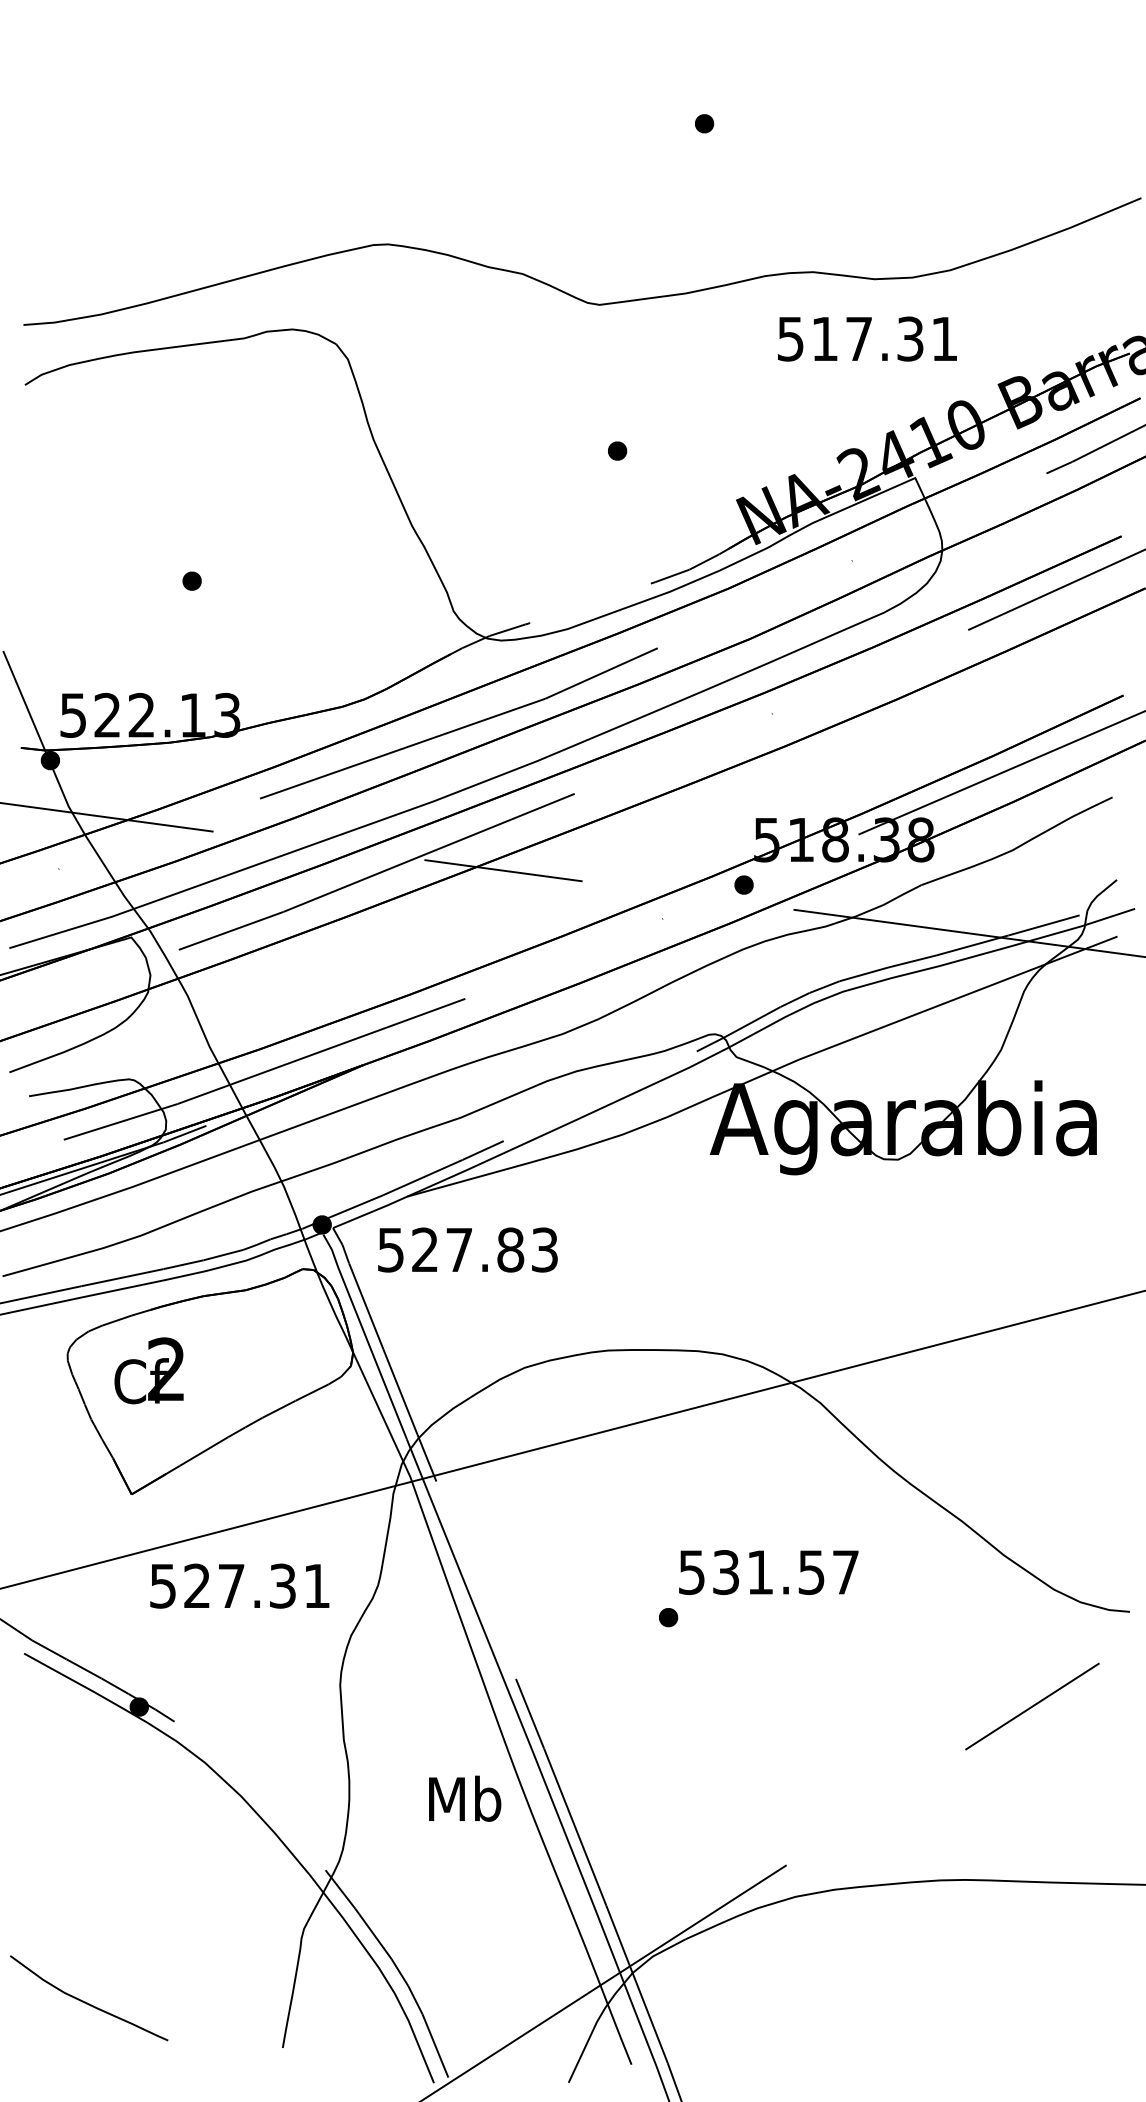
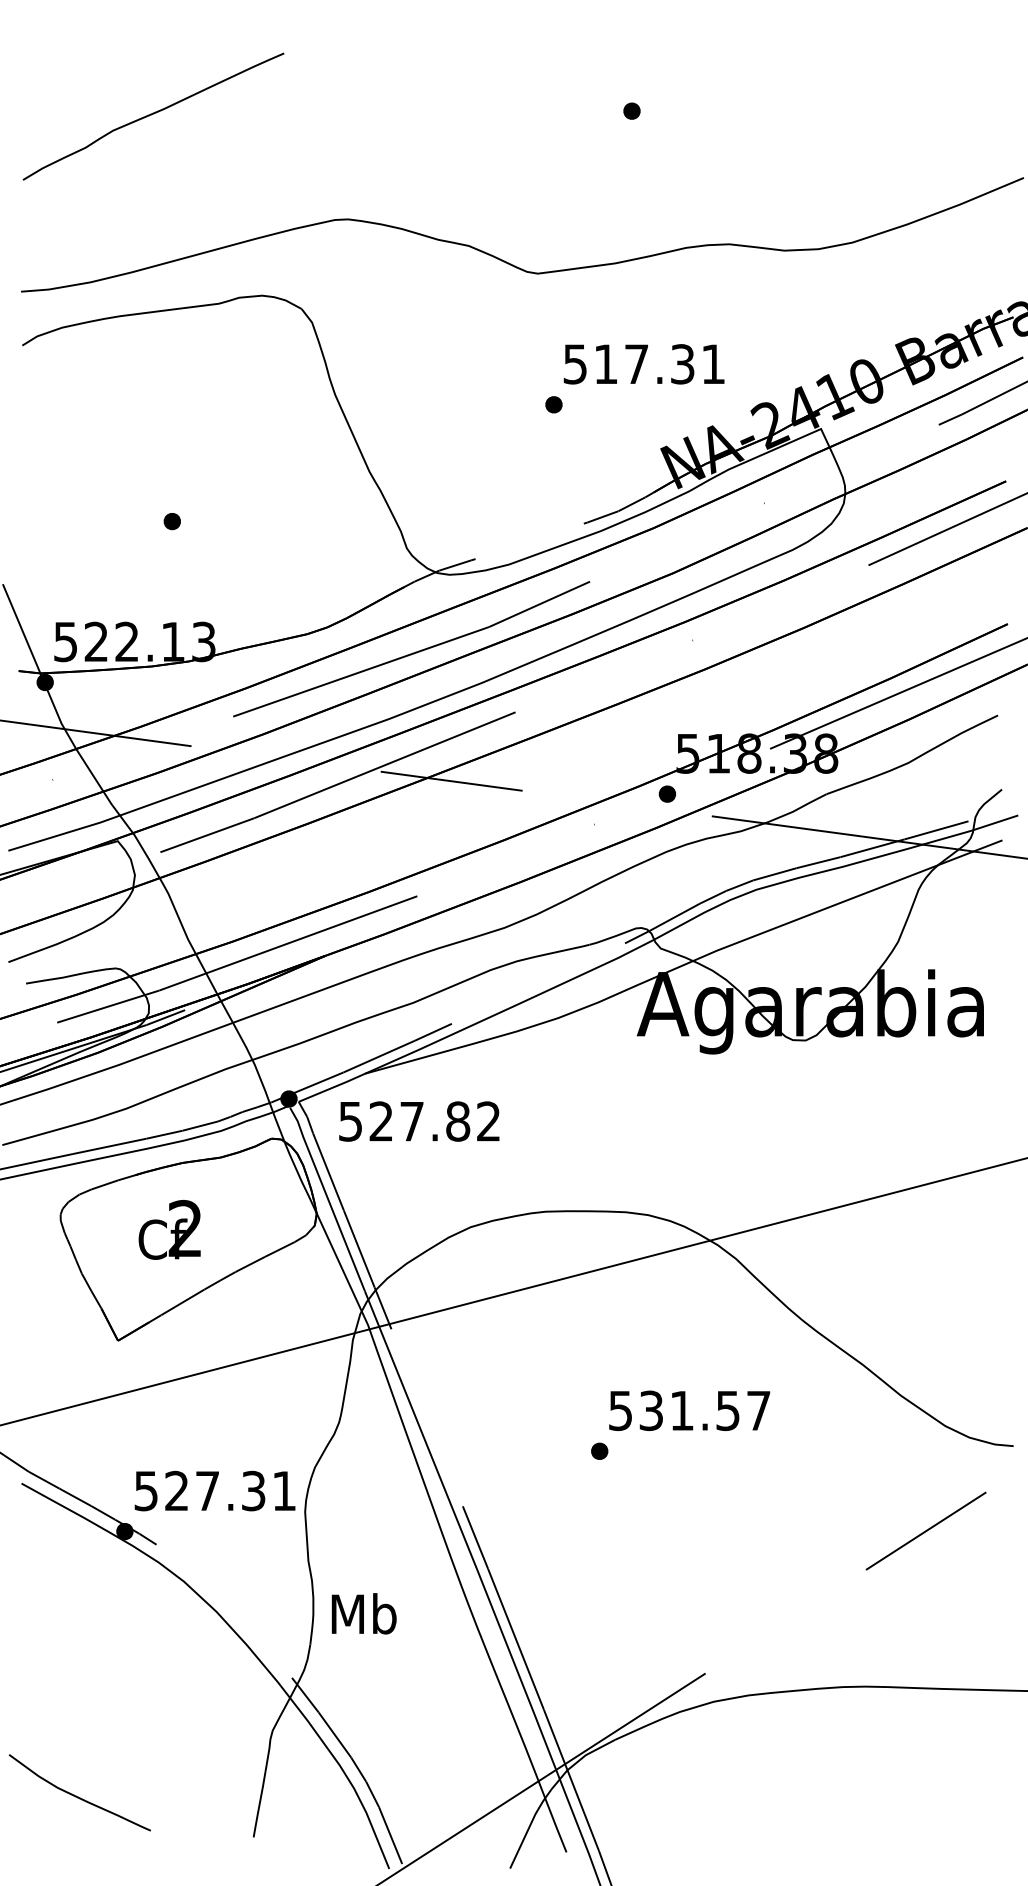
curve: (171, 127) -> (153, 114), added
text: (866, 339) -> (643, 364), moved
text: (544, 1249) -> (488, 1121), 527.83 -> 527.82
text: (148, 1370) -> (169, 1229), moved
text: (239, 1585) -> (214, 1490), moved
text: (464, 1798) -> (363, 1613), moved

